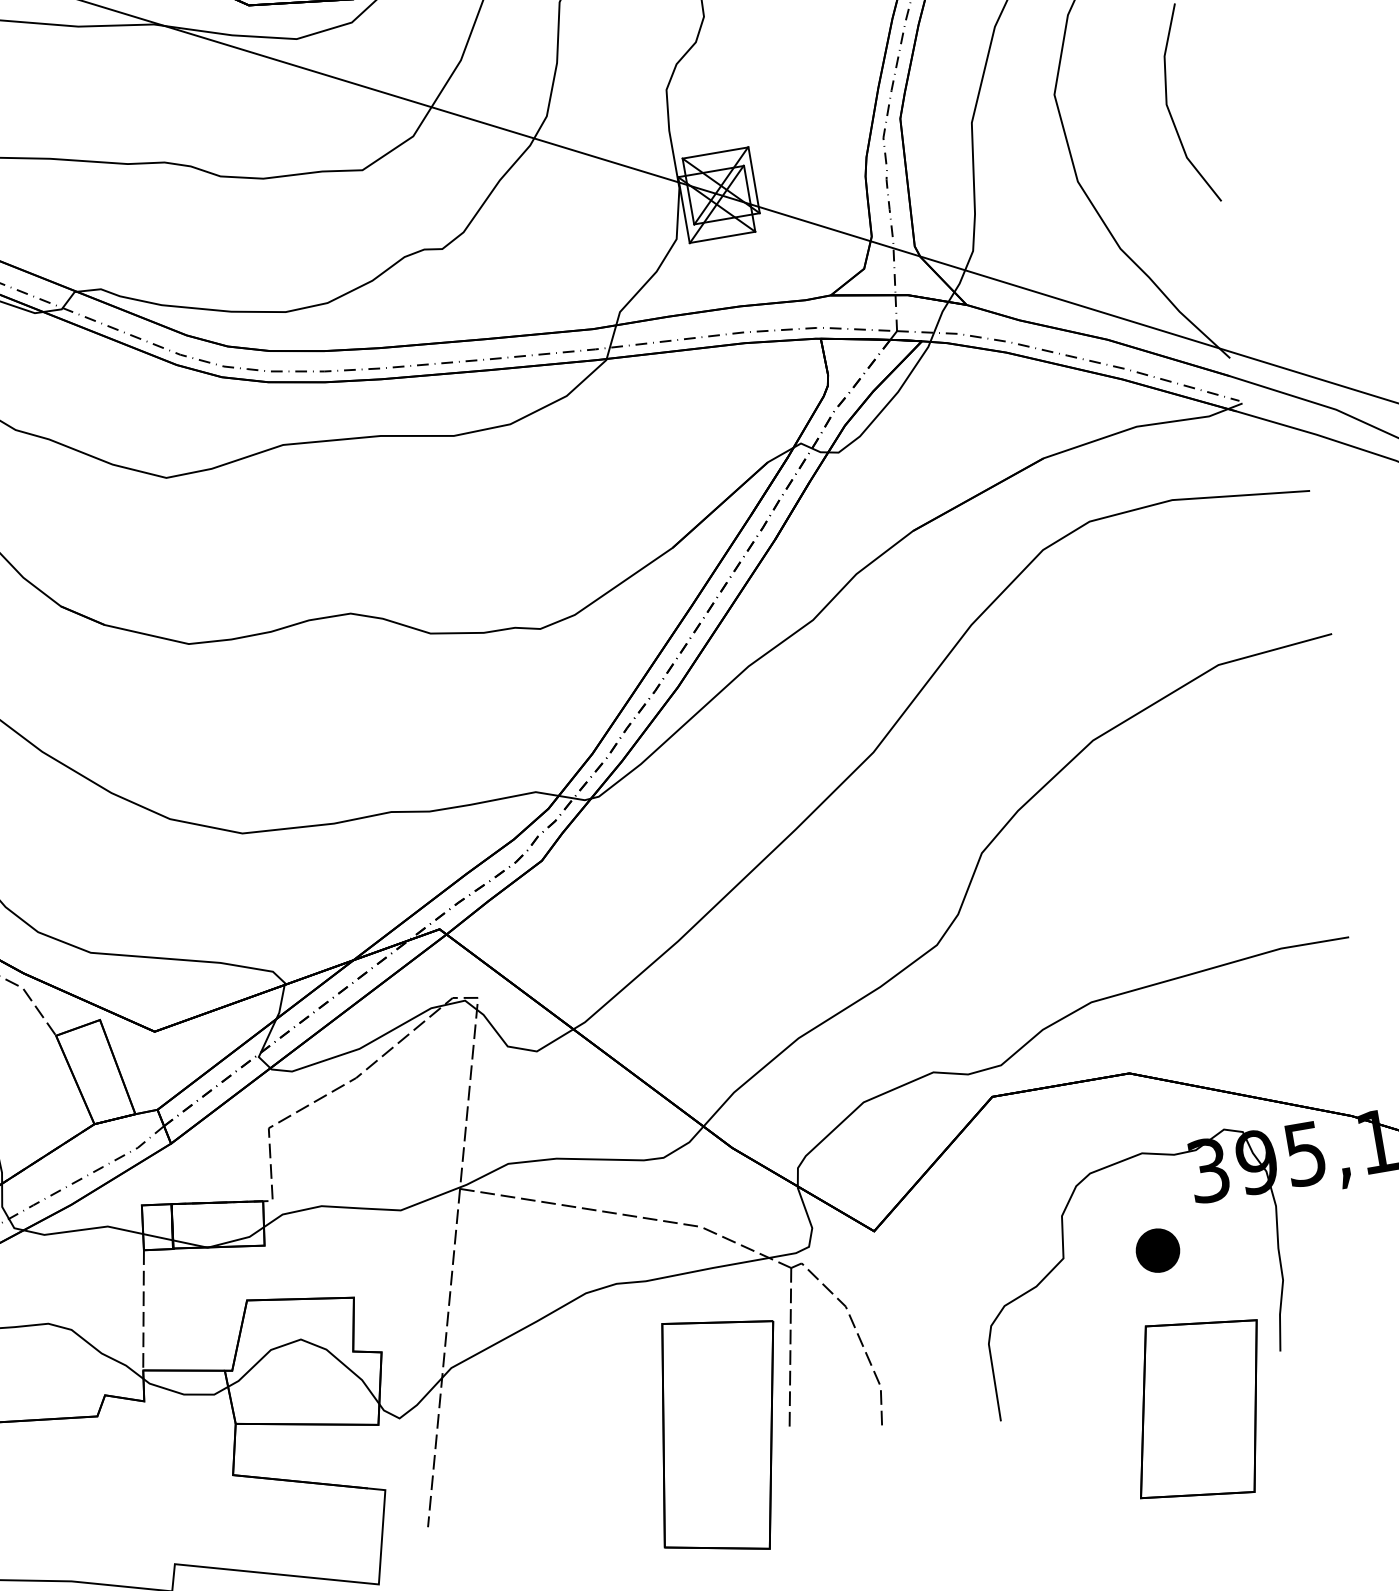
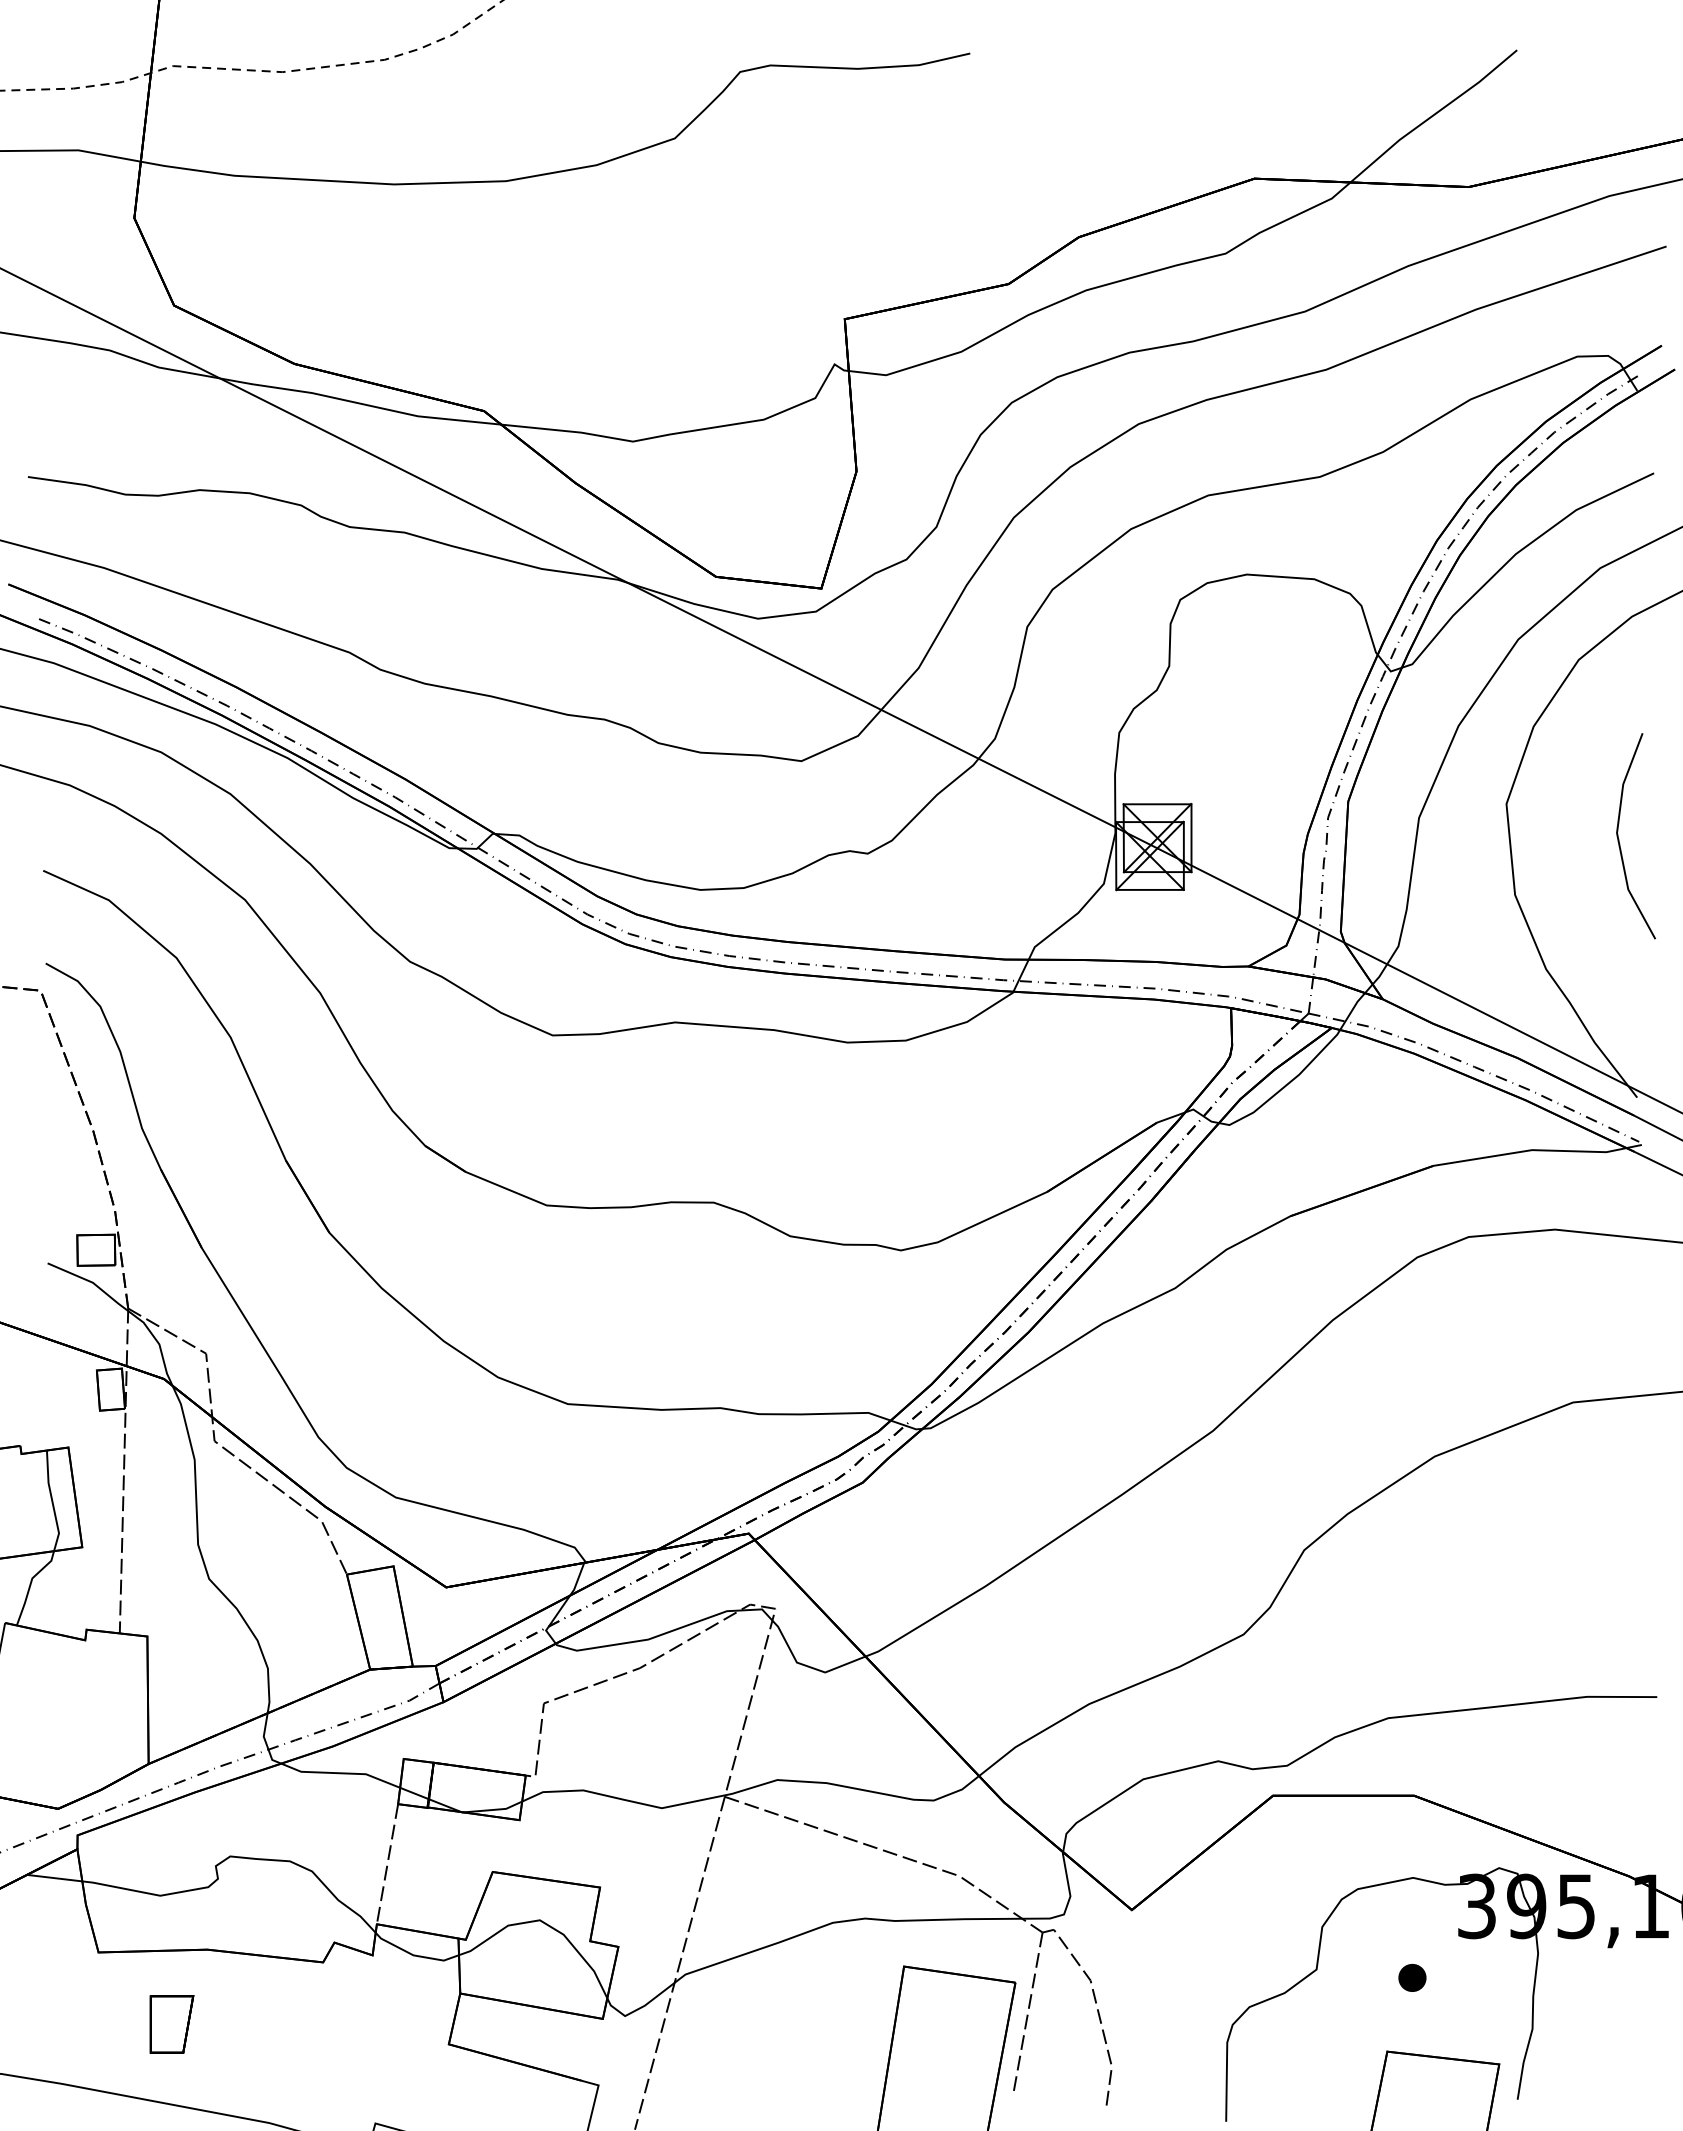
part: (1157, 1250) -> (1412, 1977), size x0.62

